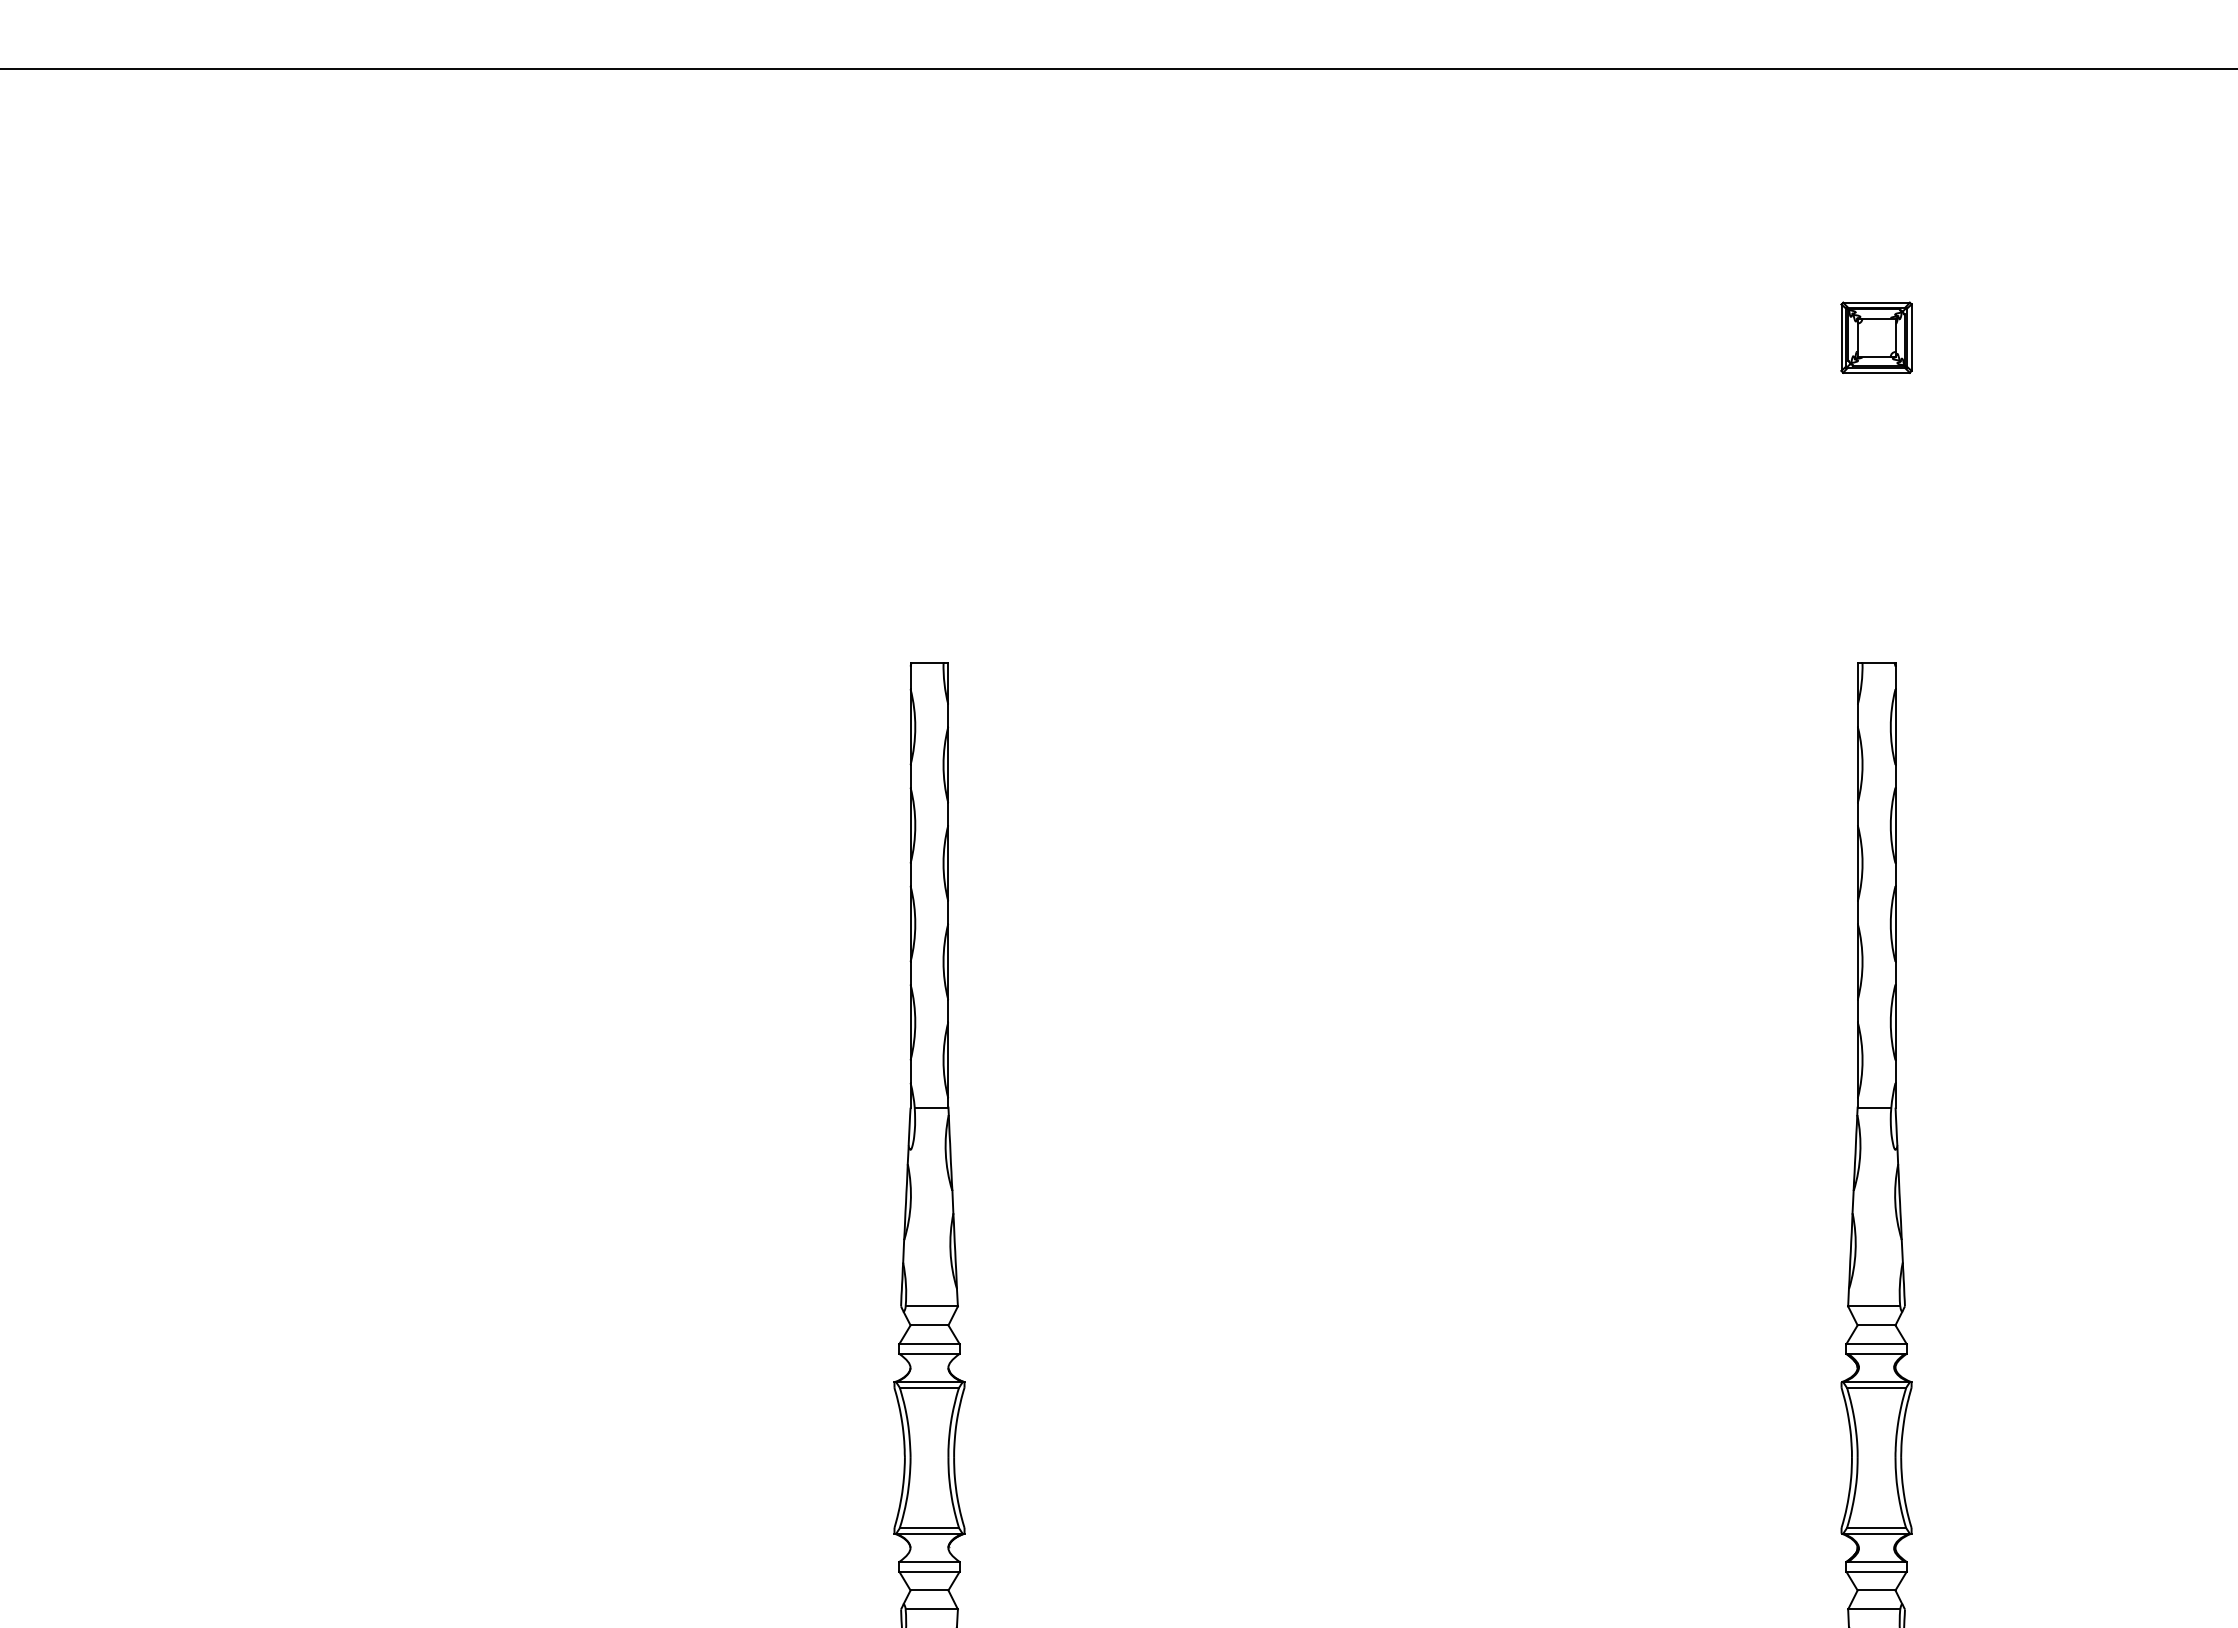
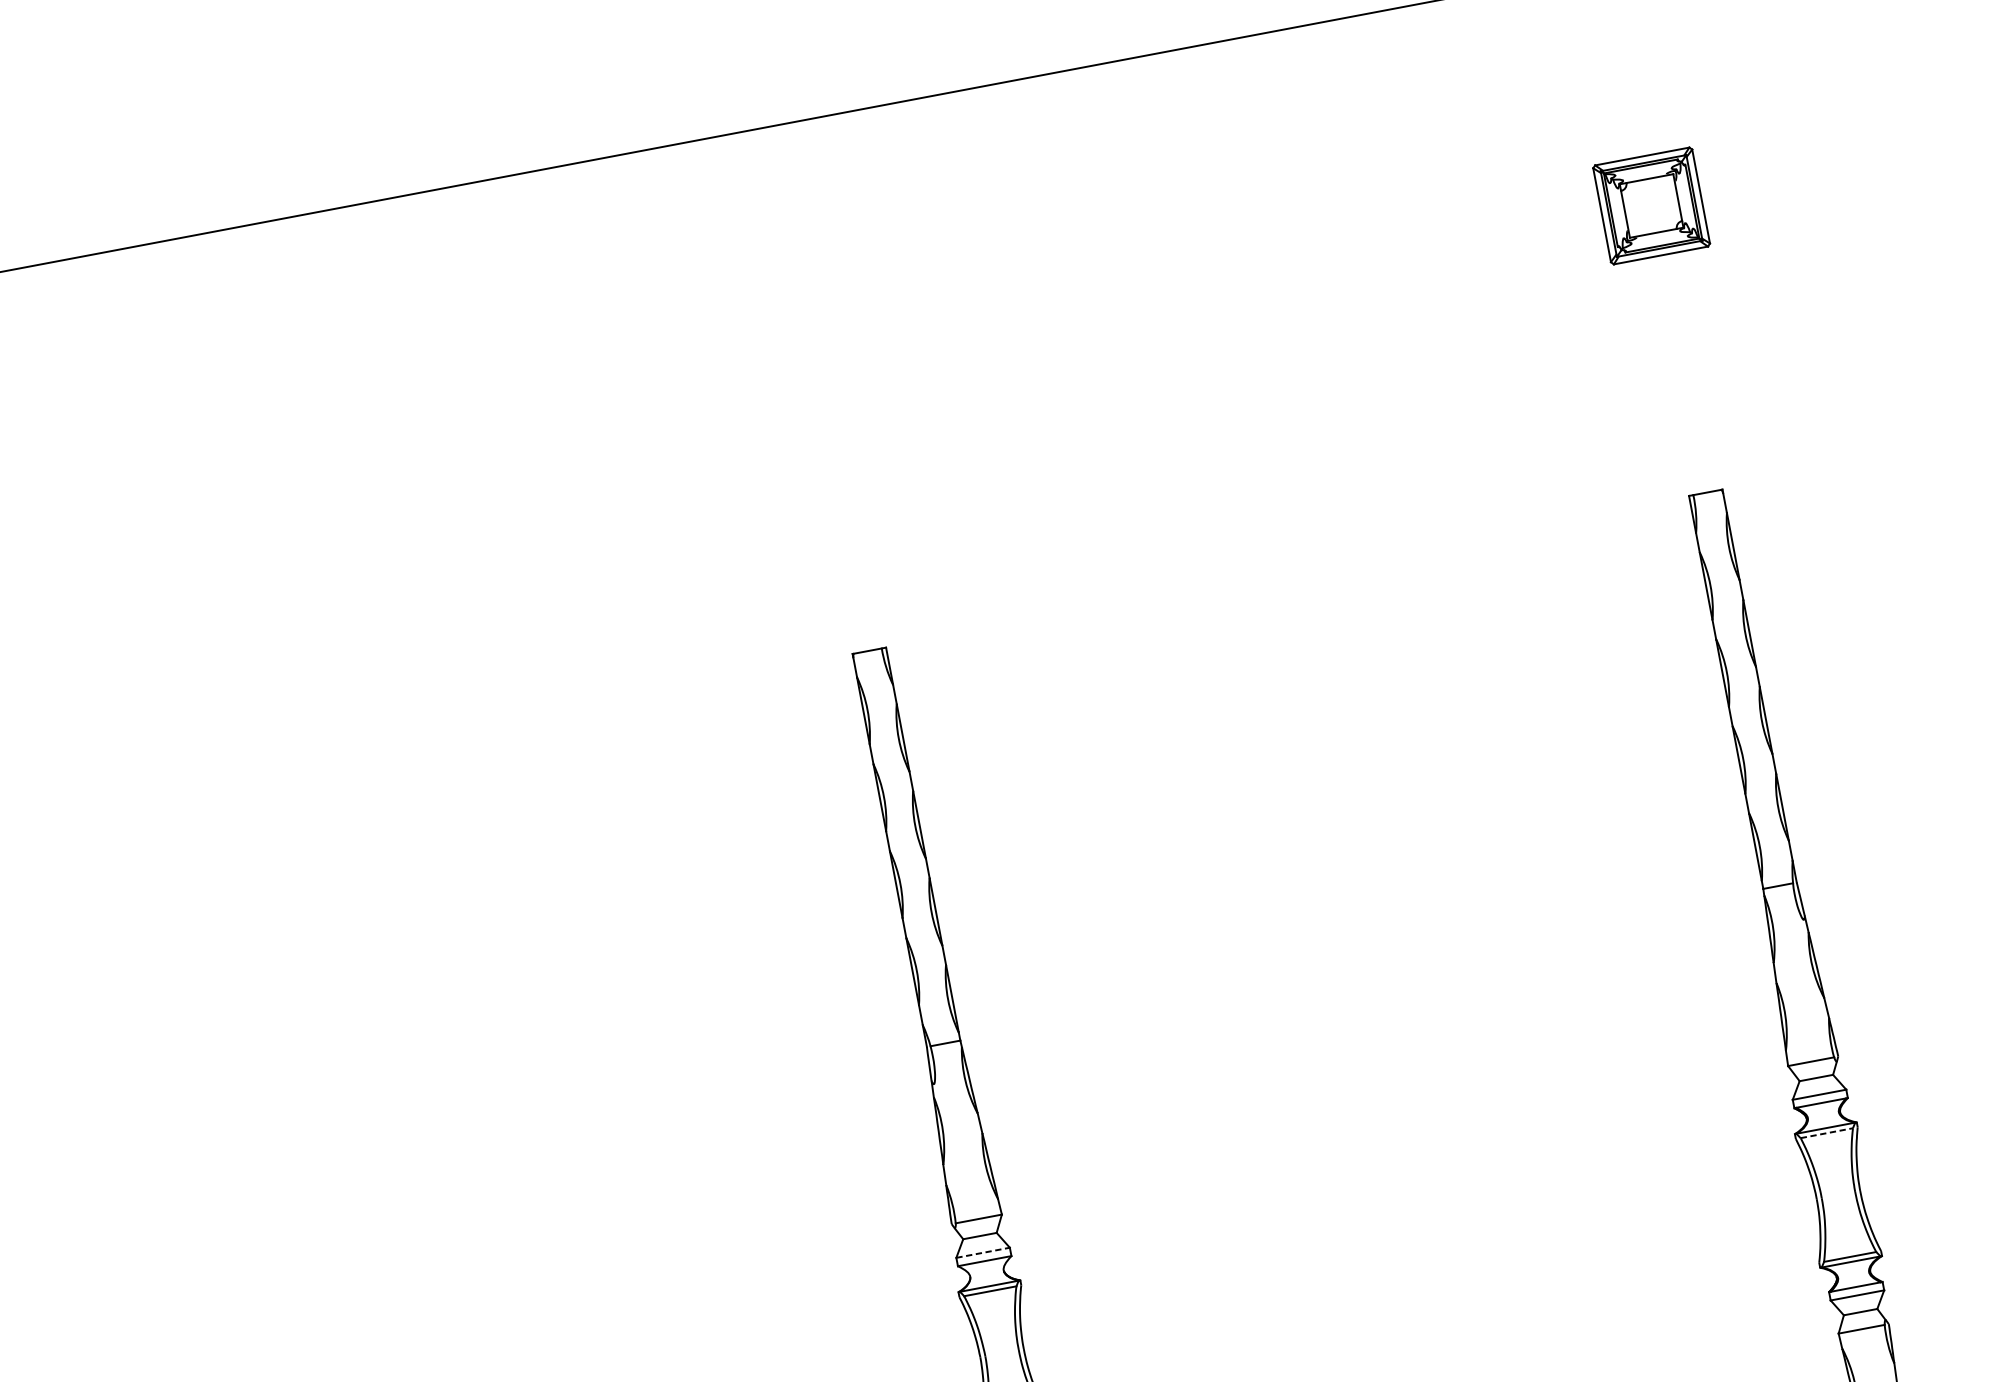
part: (1876, 337) -> (1651, 205), size x1.6
line: (930, 1344) -> (984, 1252), solid -> dashed
line: (1876, 1387) -> (1826, 1132), solid -> dashed

